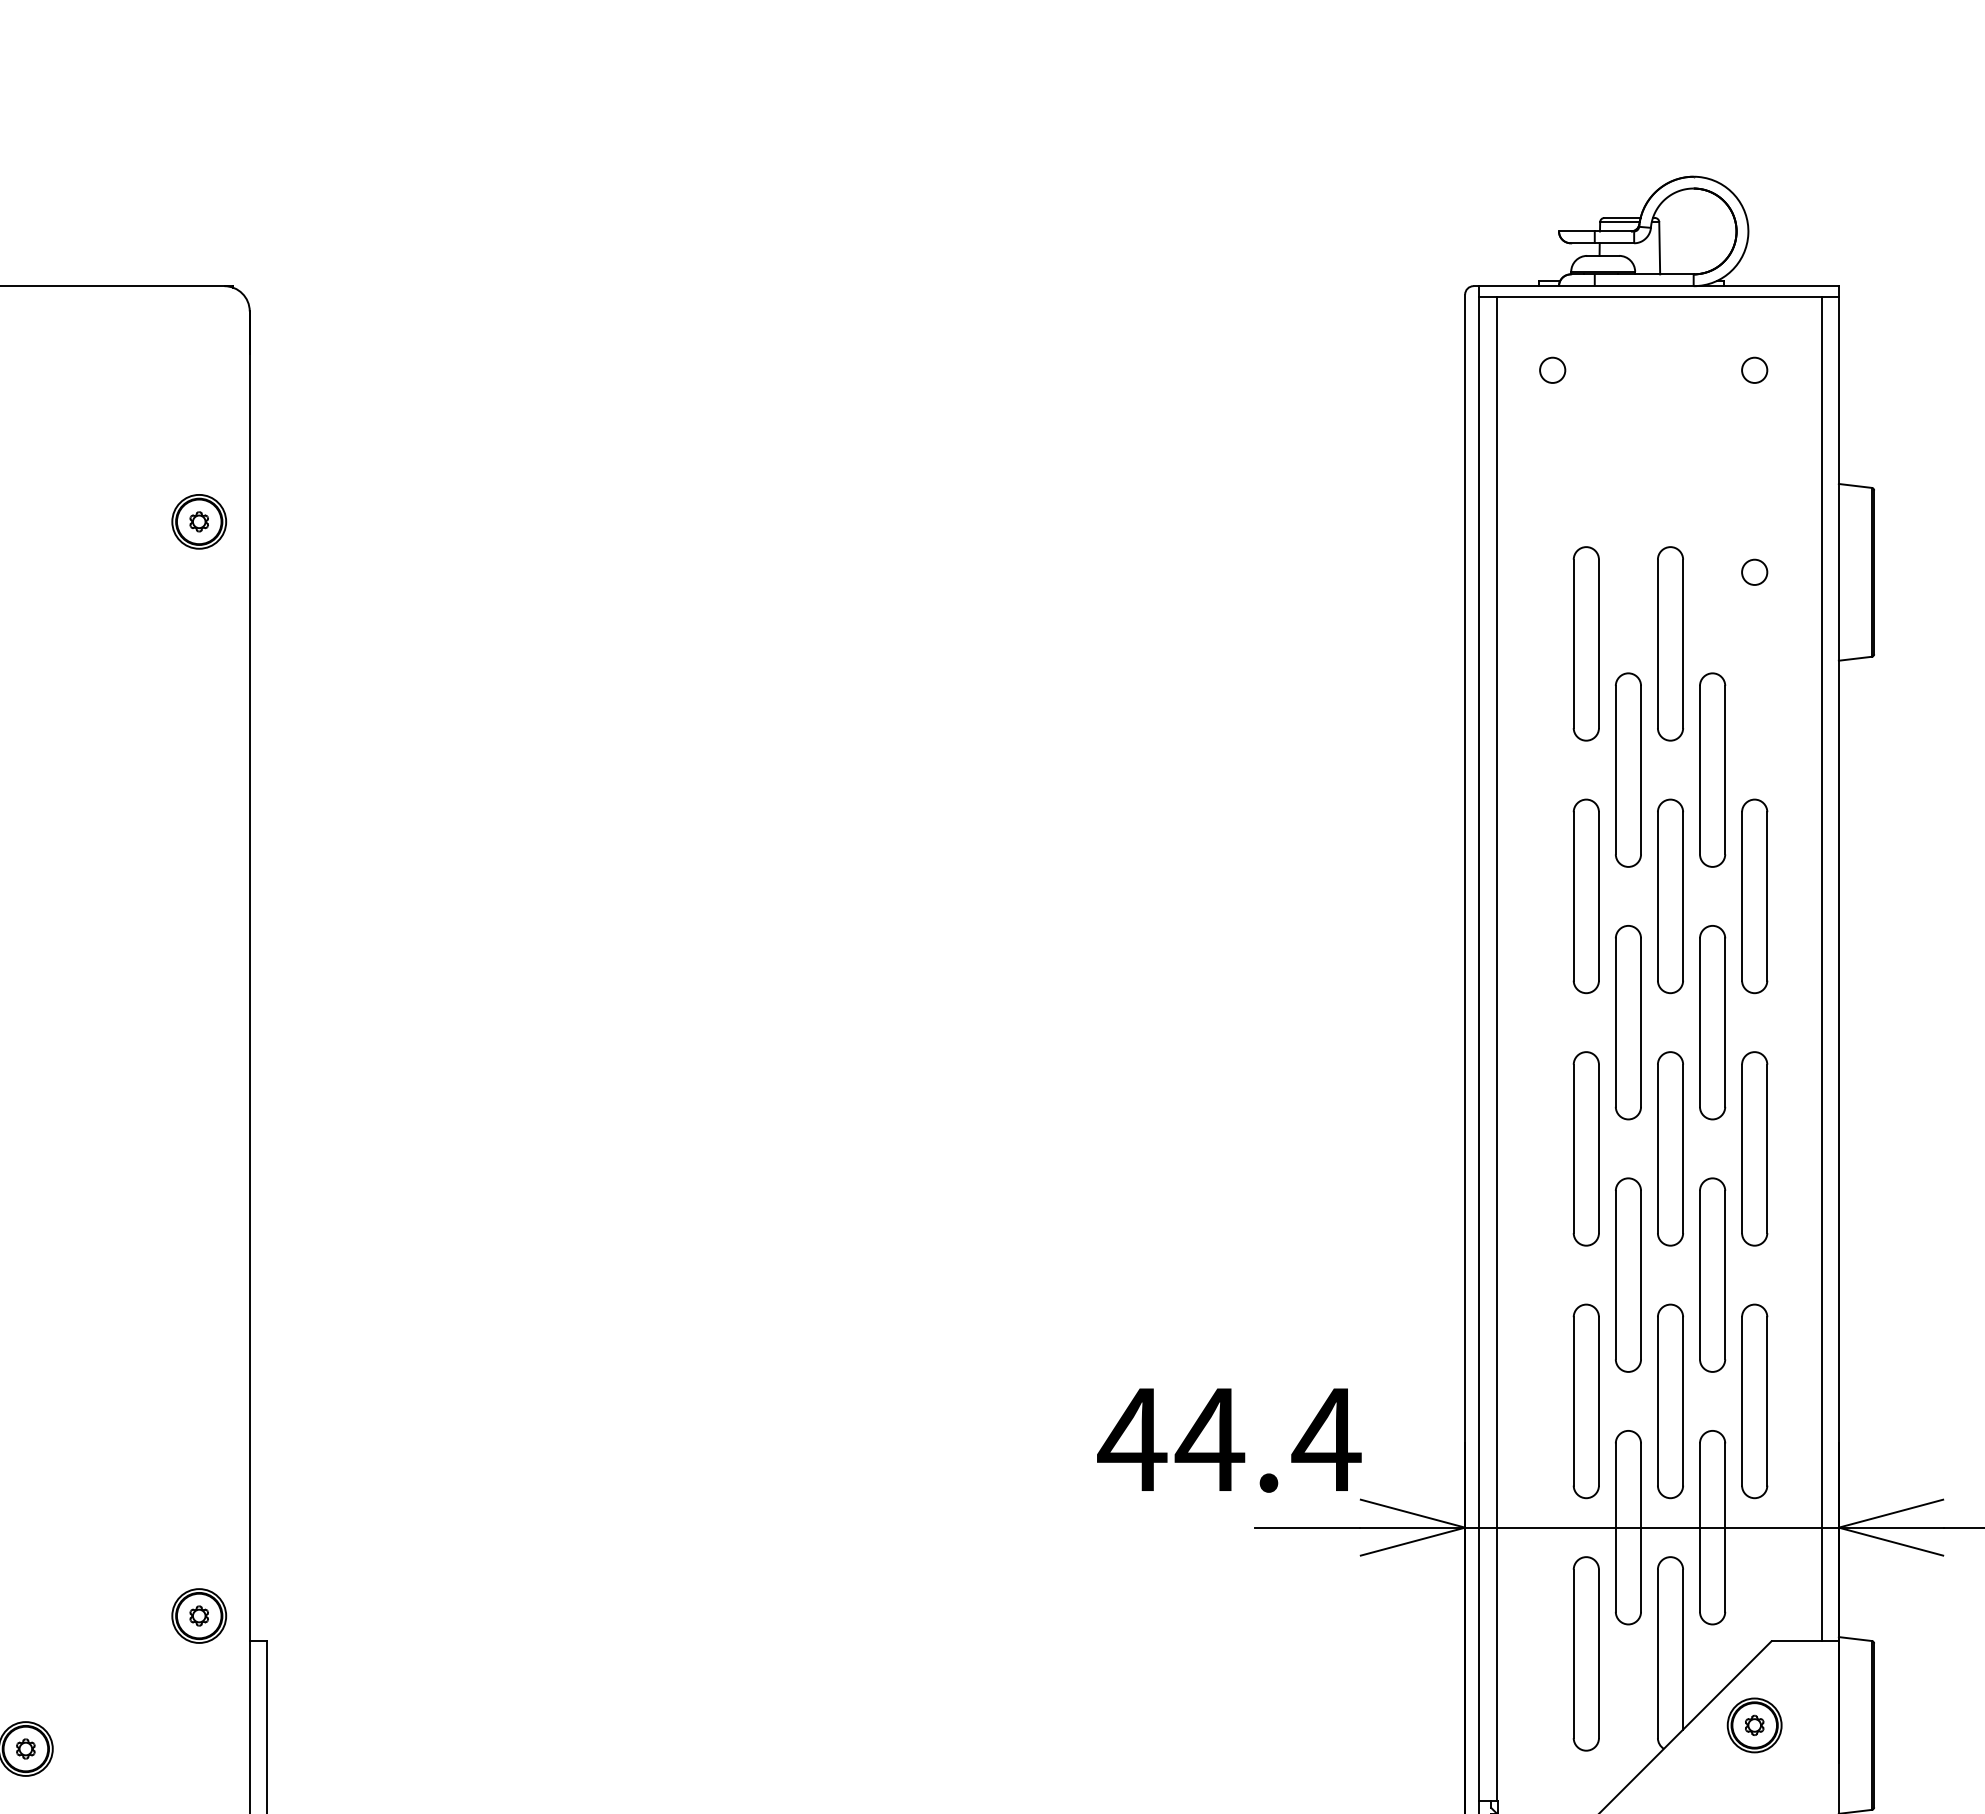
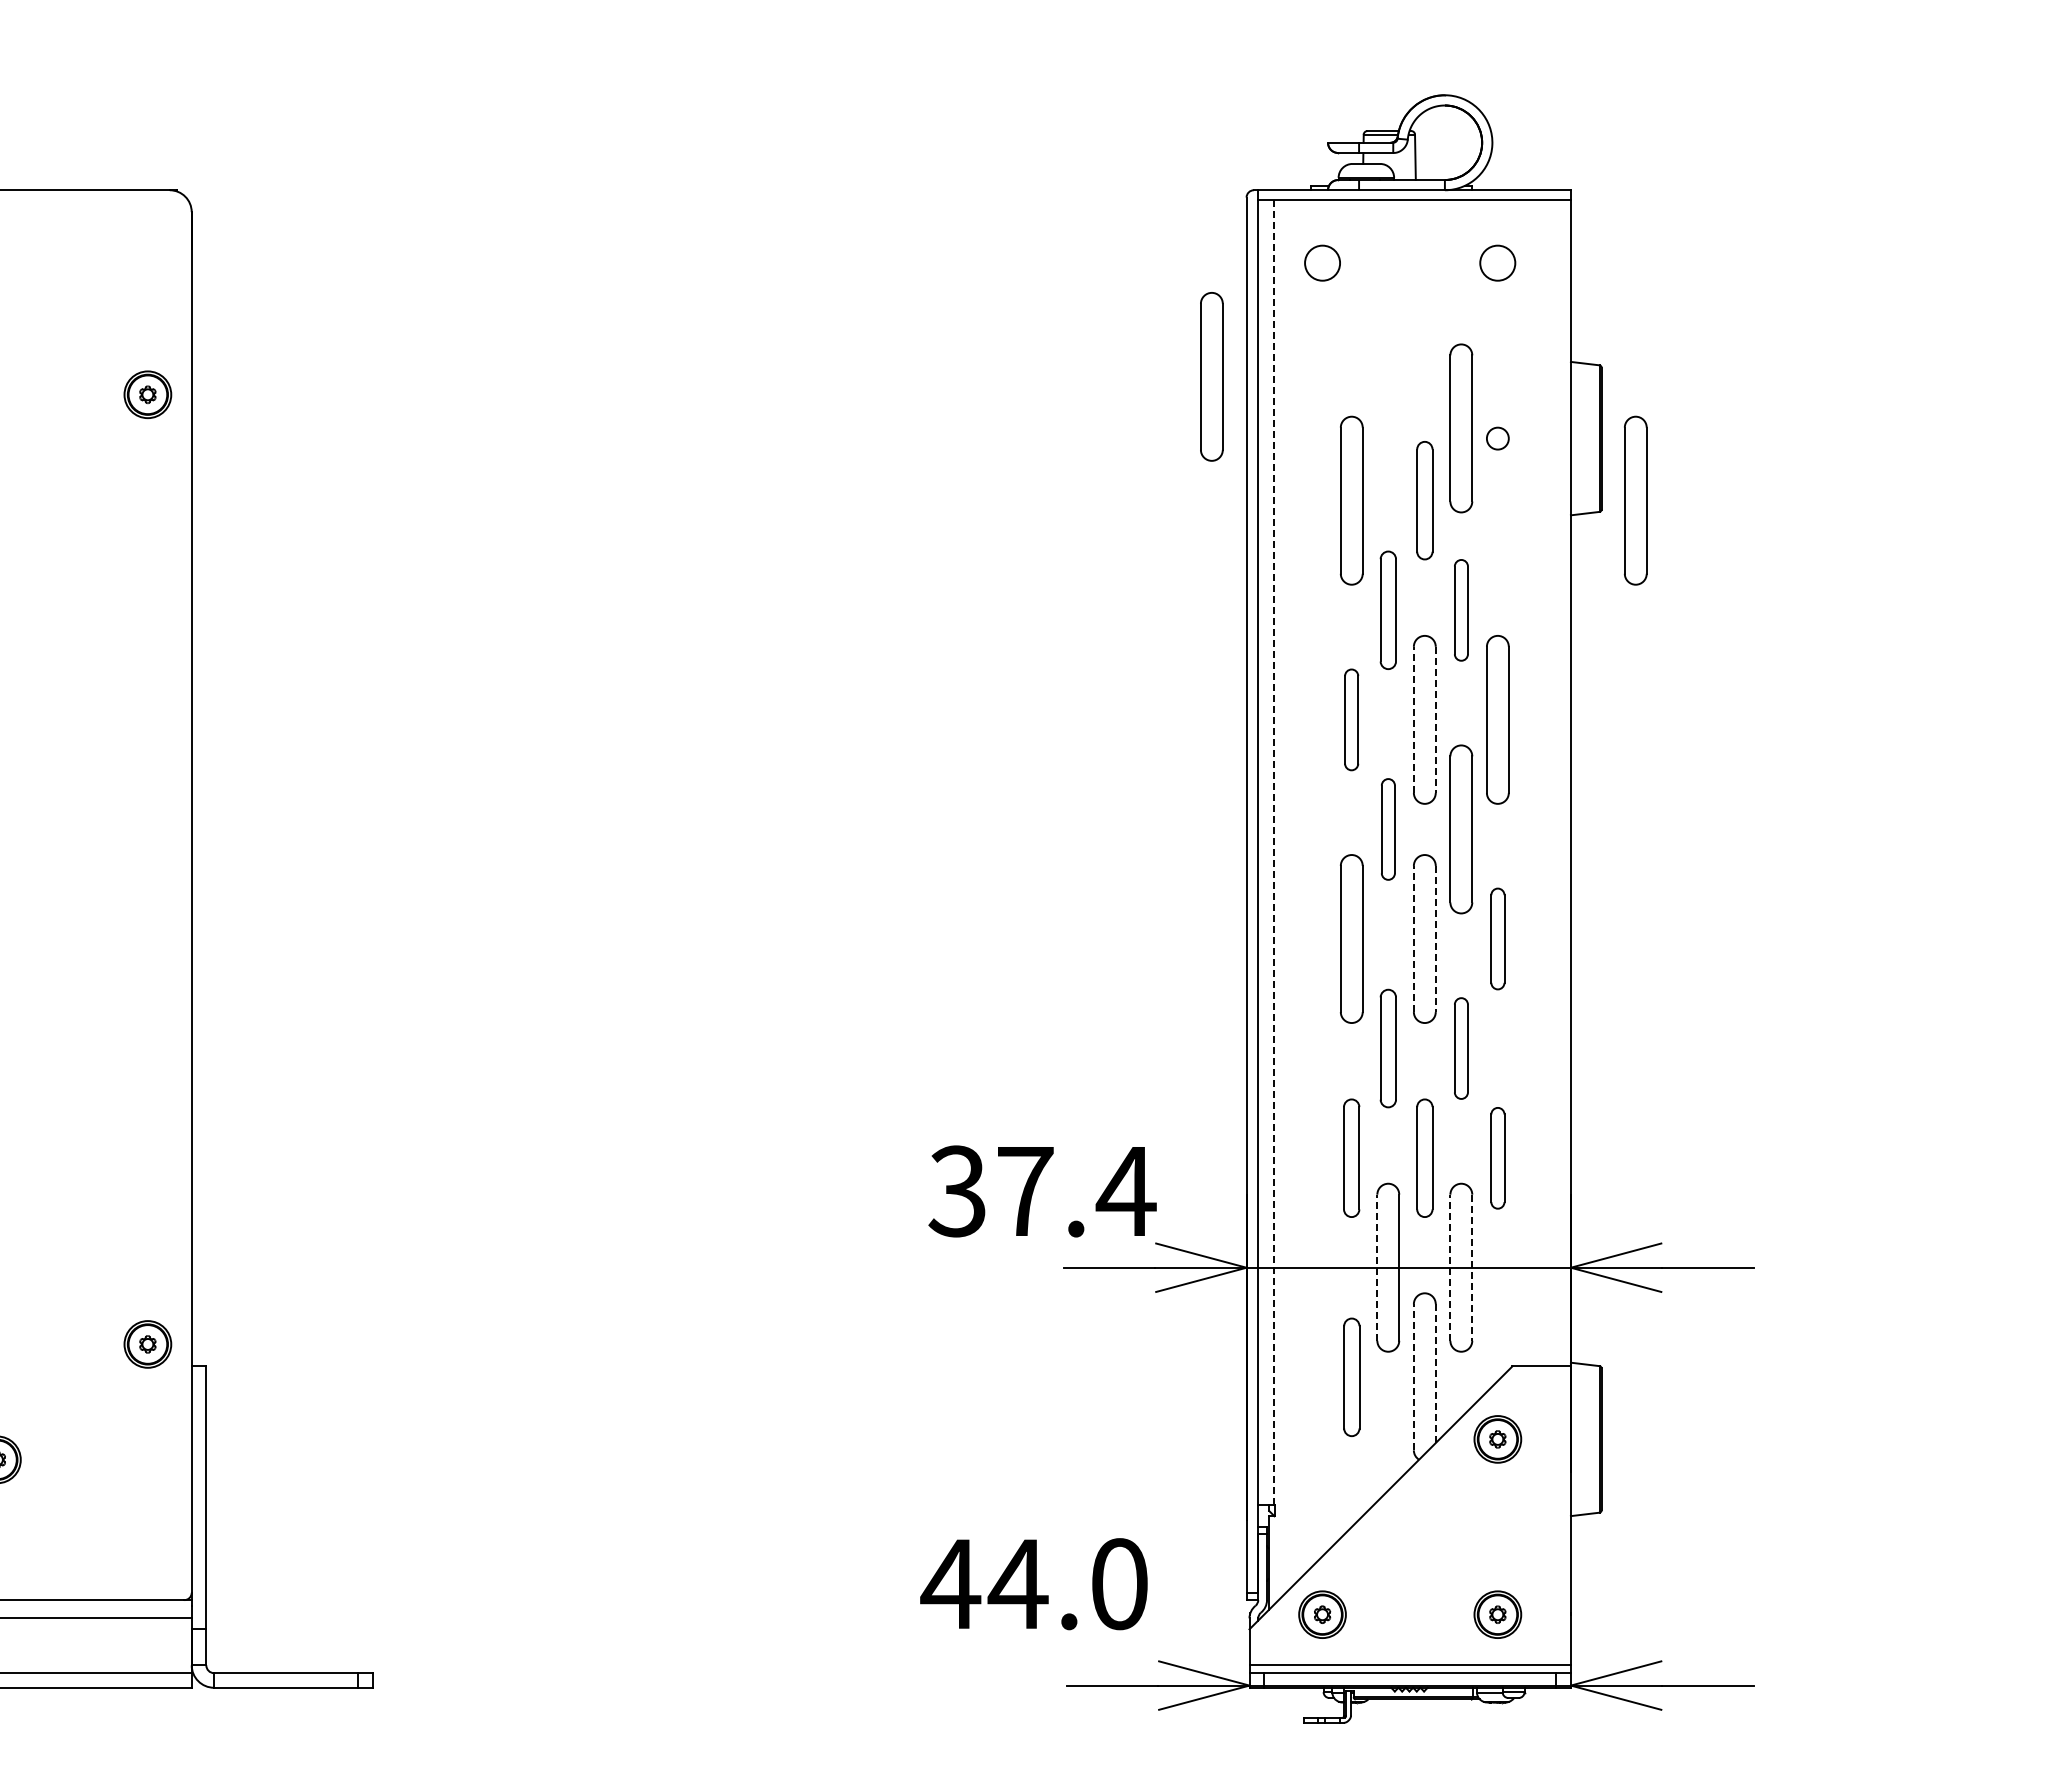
circle: (1552, 370) -> (1322, 263), size x1.6
circle: (1754, 370) -> (1497, 263), size x1.6
part: (1424, 500) -> (1211, 376), added
part: (1712, 560) -> (1461, 428), added
part: (1670, 643) -> (1424, 500), size x0.7
part: (1913, 643) -> (1635, 500), added
part: (1628, 770) -> (1388, 610), size x0.7
part: (1712, 770) -> (1461, 610), size x0.6
part: (1586, 895) -> (1351, 719), size x0.6
line: (1657, 895) -> (1413, 719), solid -> dashed
line: (1682, 897) -> (1435, 720), solid -> dashed
line: (1822, 968) -> (1556, 782), removed
part: (1628, 1022) -> (1388, 829), size x0.6
line: (1497, 1049) -> (1274, 852), solid -> dashed
line: (1657, 1148) -> (1413, 938), solid -> dashed
part: (1754, 1148) -> (1497, 938), size x0.6
line: (1682, 1149) -> (1435, 939), solid -> dashed
part: (1628, 1275) -> (1388, 1048), size x0.7
part: (1712, 1275) -> (1461, 1048), size x0.6
part: (1586, 1401) -> (1351, 1158), size x0.7
part: (1670, 1401) -> (1424, 1158), size x0.7
part: (1754, 1401) -> (1497, 1158), size x0.6
text: (1171, 1439) -> (991, 1191), 44.4 -> 37.4
line: (1616, 1527) -> (1377, 1267), solid -> dashed
line: (1700, 1527) -> (1450, 1267), solid -> dashed
line: (1725, 1528) -> (1472, 1268), solid -> dashed
line: (1682, 1650) -> (1435, 1374), solid -> dashed
line: (1657, 1652) -> (1413, 1376), solid -> dashed
part: (1586, 1654) -> (1351, 1377), size x0.7

